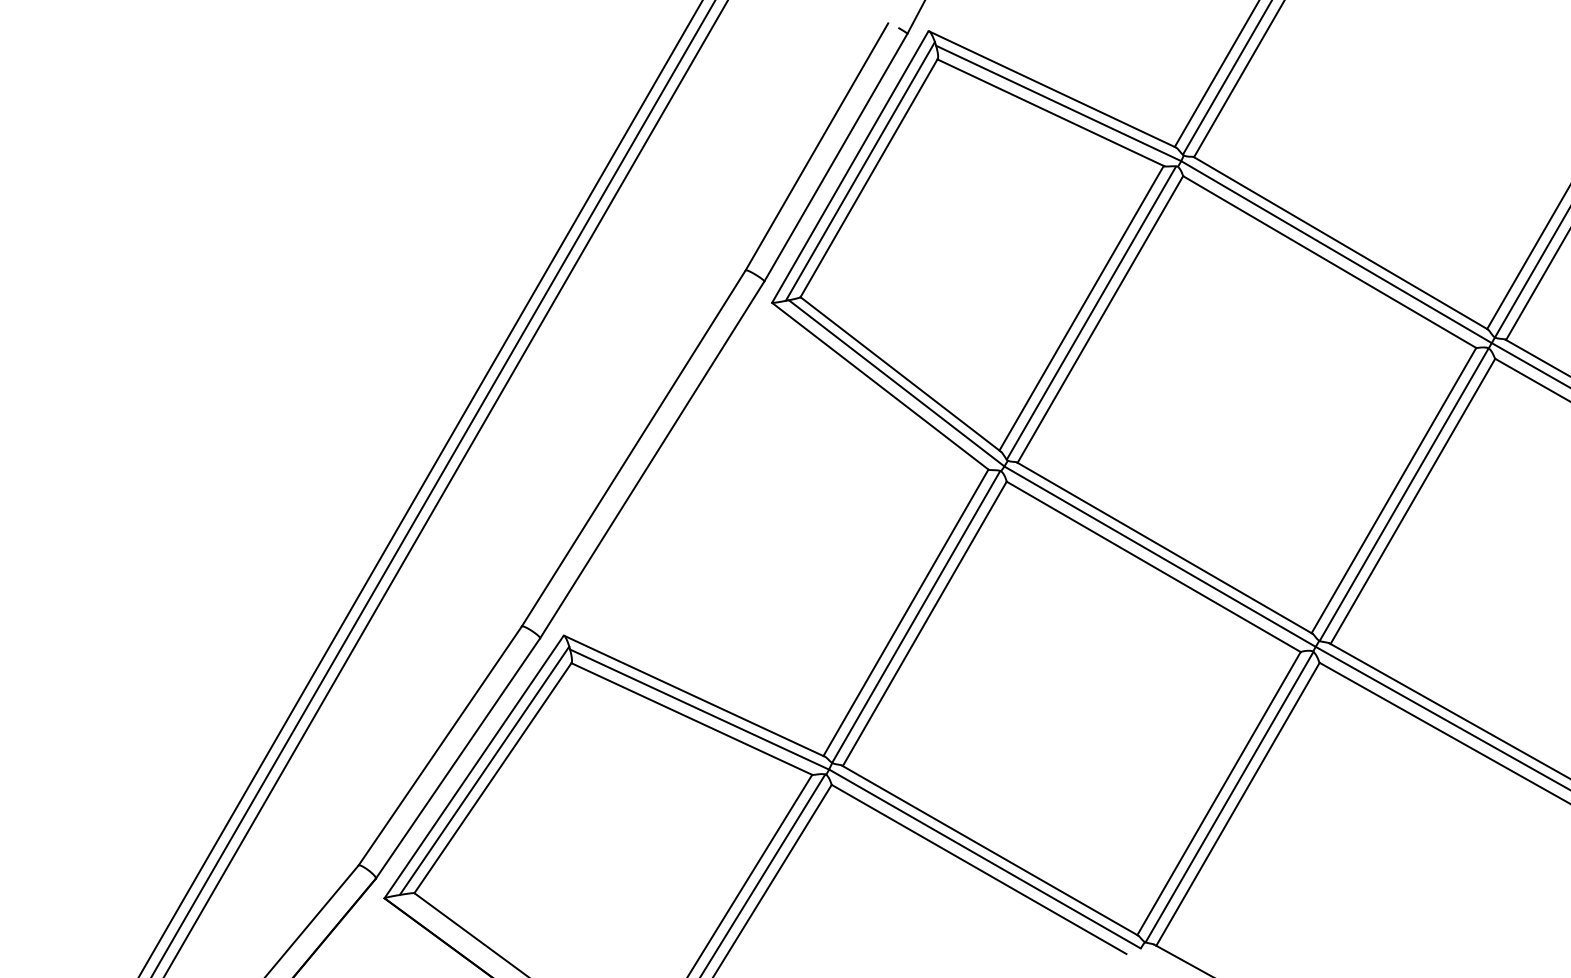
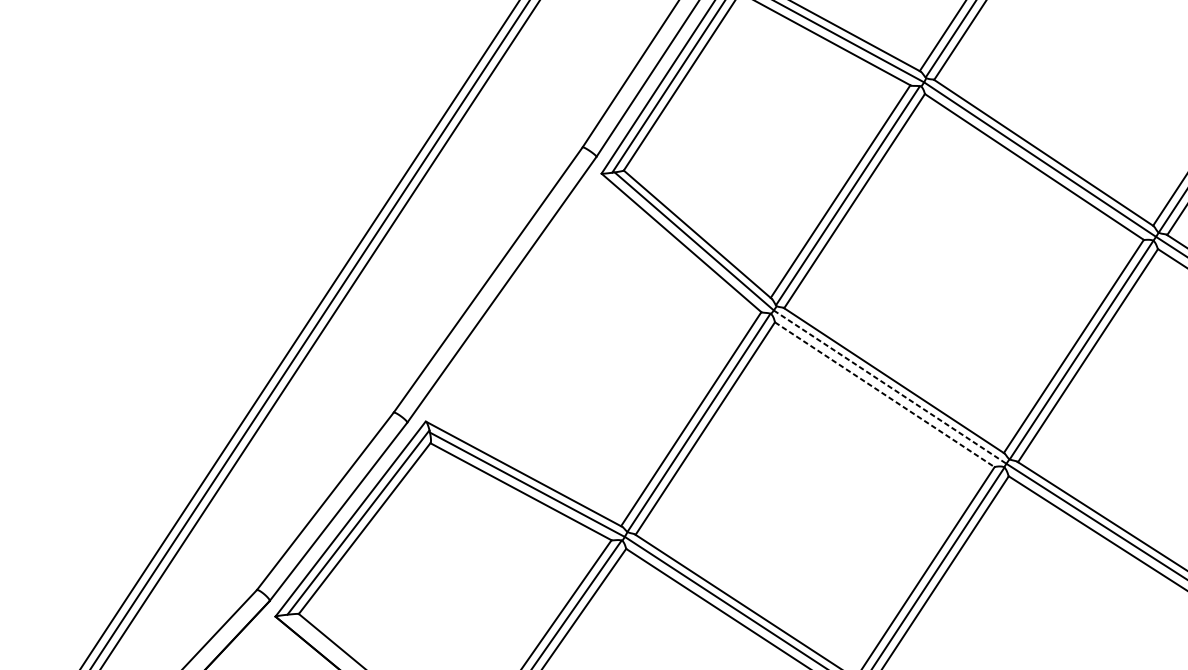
line: (1160, 556) -> (890, 387), solid -> dashed
line: (1153, 566) -> (884, 394), solid -> dashed

